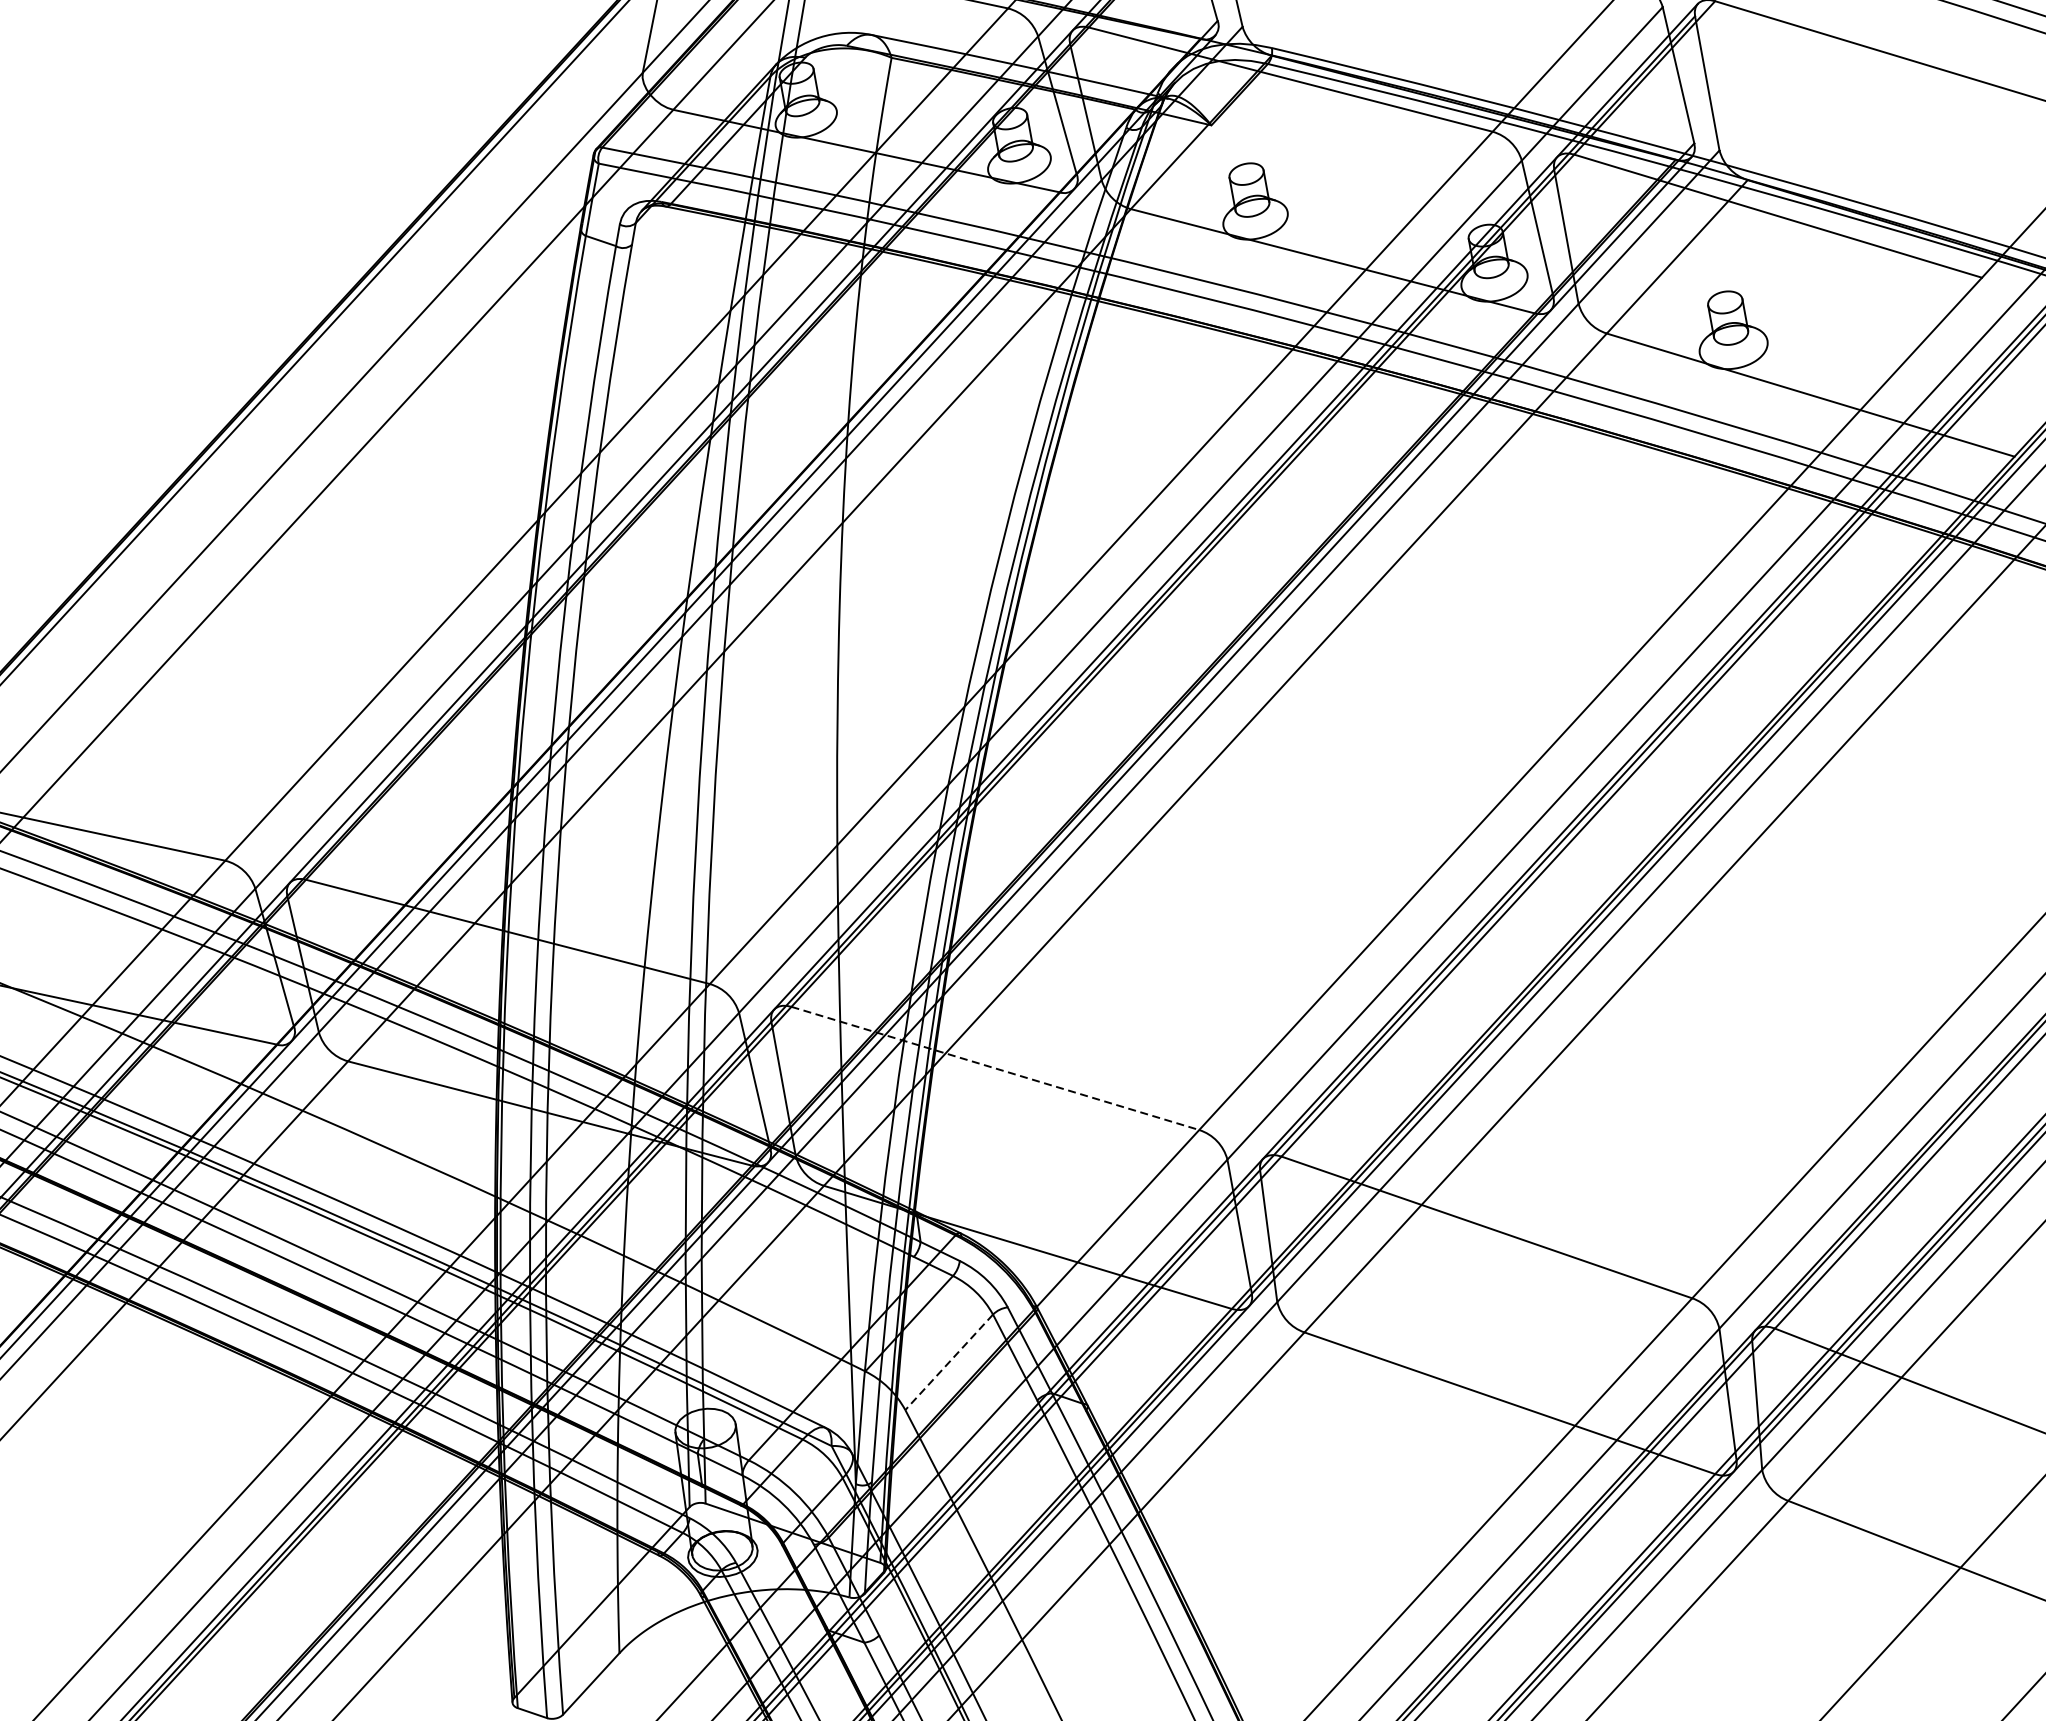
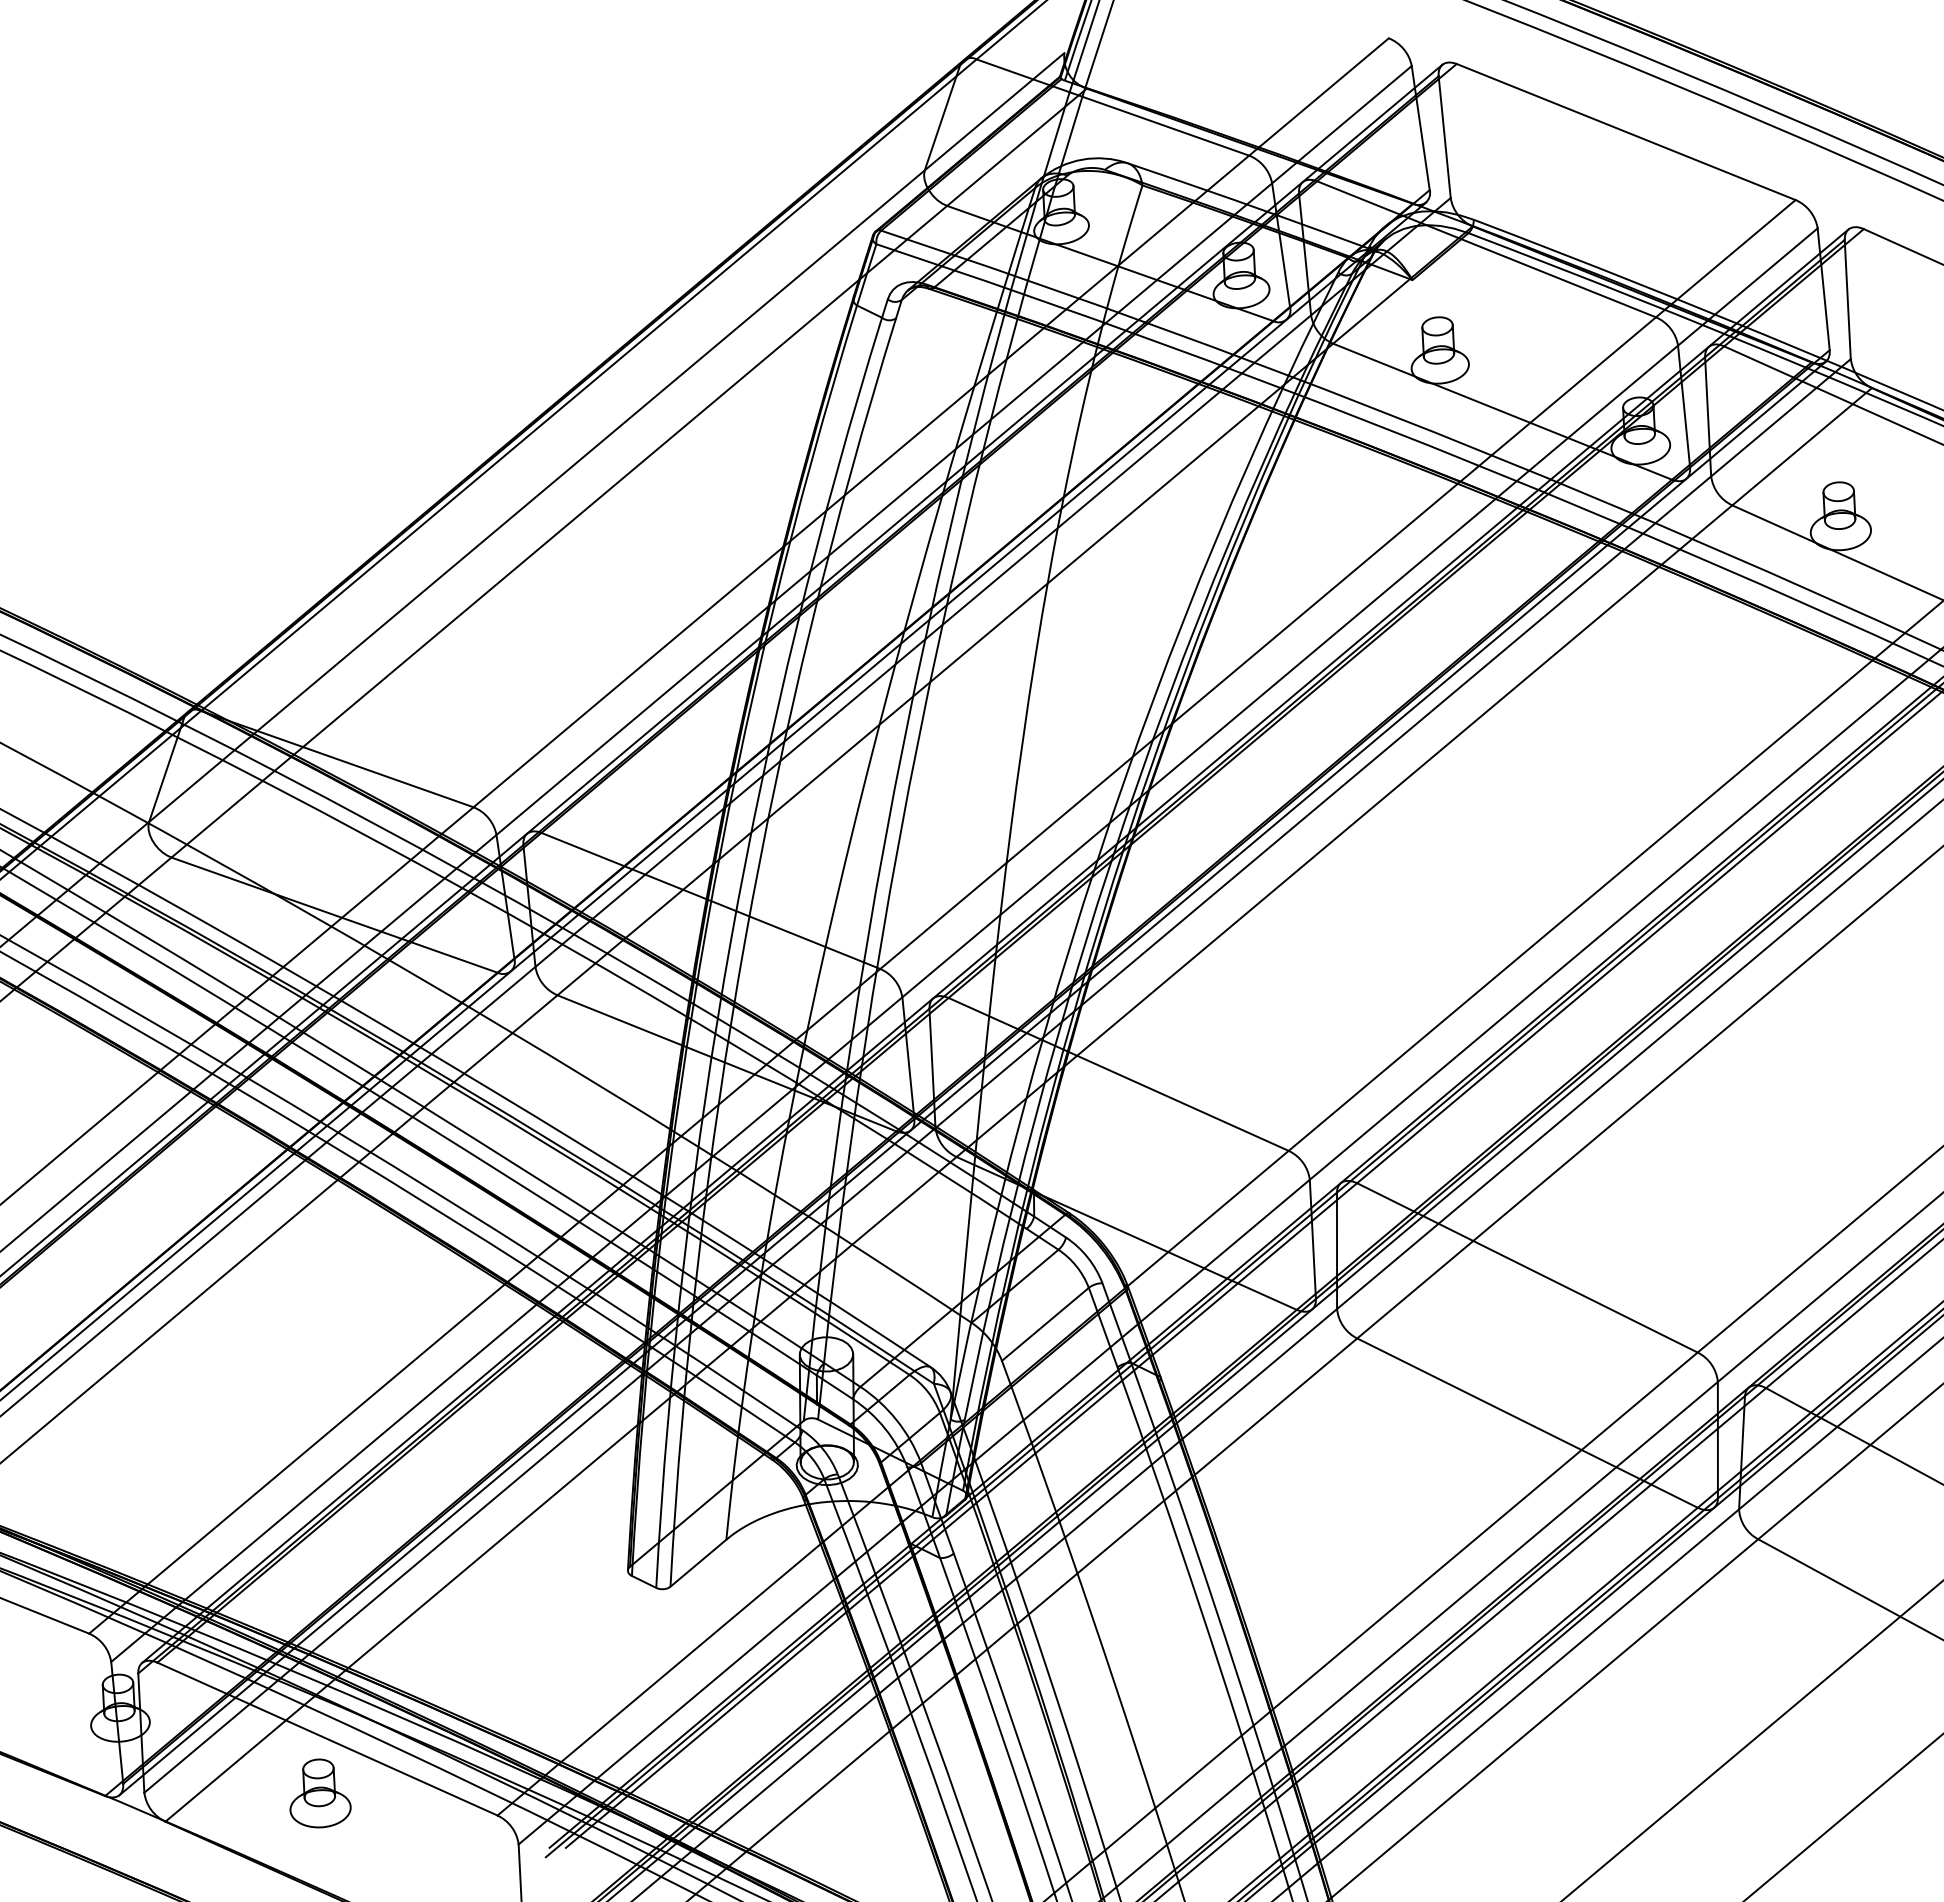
line: (996, 1068) -> (1119, 1074), dashed -> solid
line: (949, 1362) -> (1045, 1324), dashed -> solid

